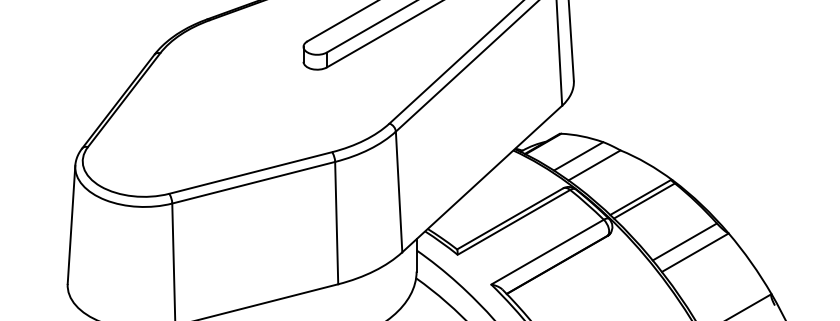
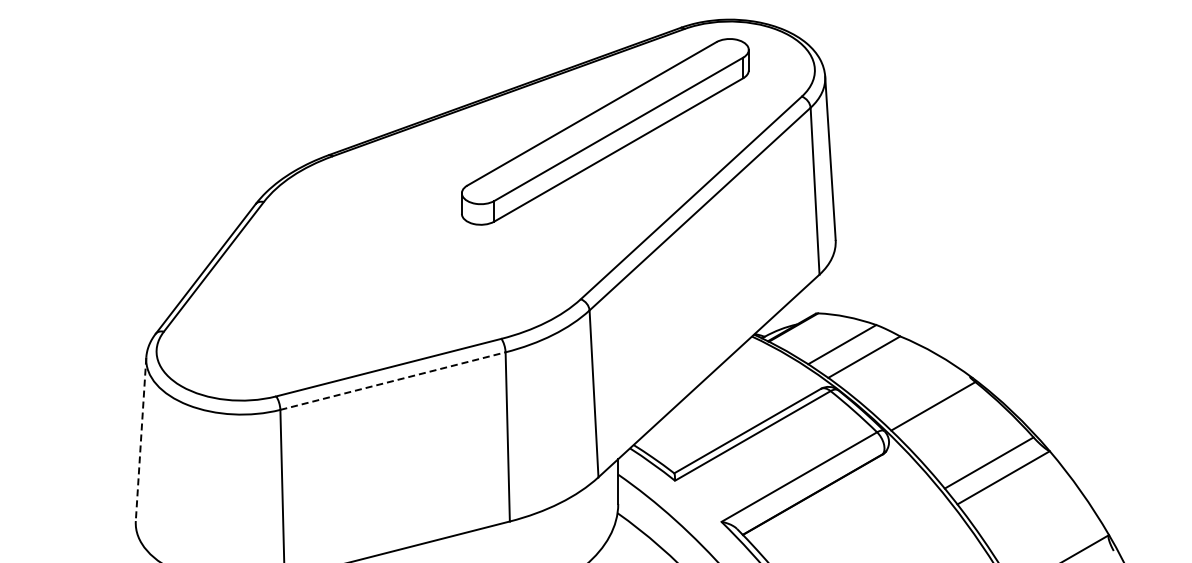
line: (254, 182) -> (393, 380), solid -> dashed
line: (640, 197) -> (928, 401), removed
line: (71, 224) -> (141, 439), solid -> dashed

